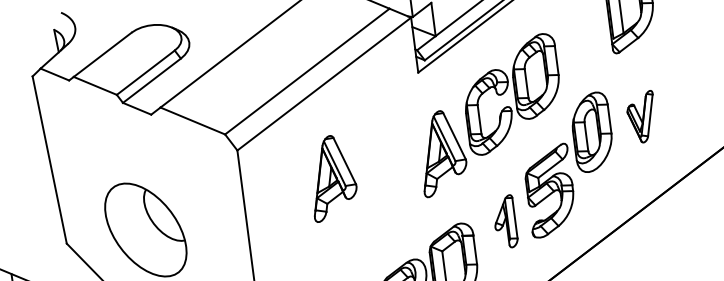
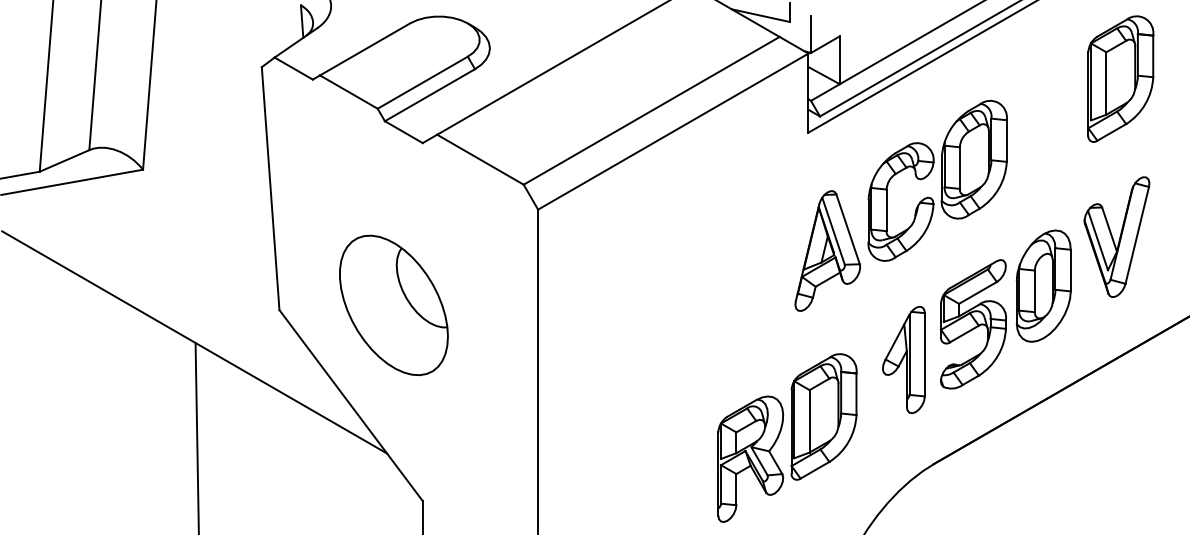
part: (641, 116) -> (1116, 236), size x1.67
part: (591, 131) -> (1043, 285), moved
part: (332, 177) -> (667, 265), removed
part: (504, 222) -> (903, 360), size x1.43

